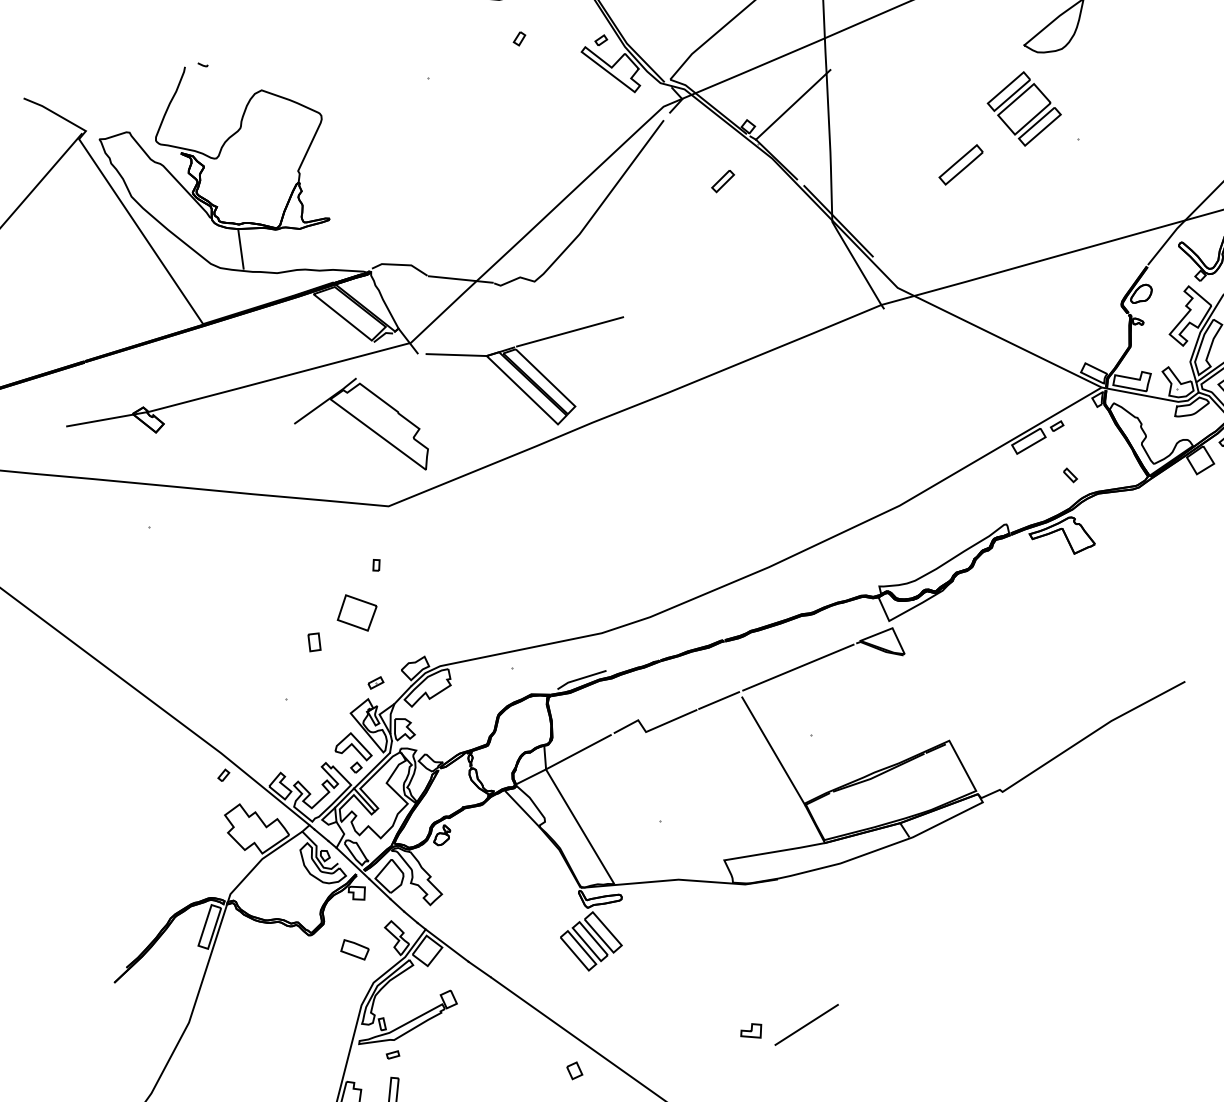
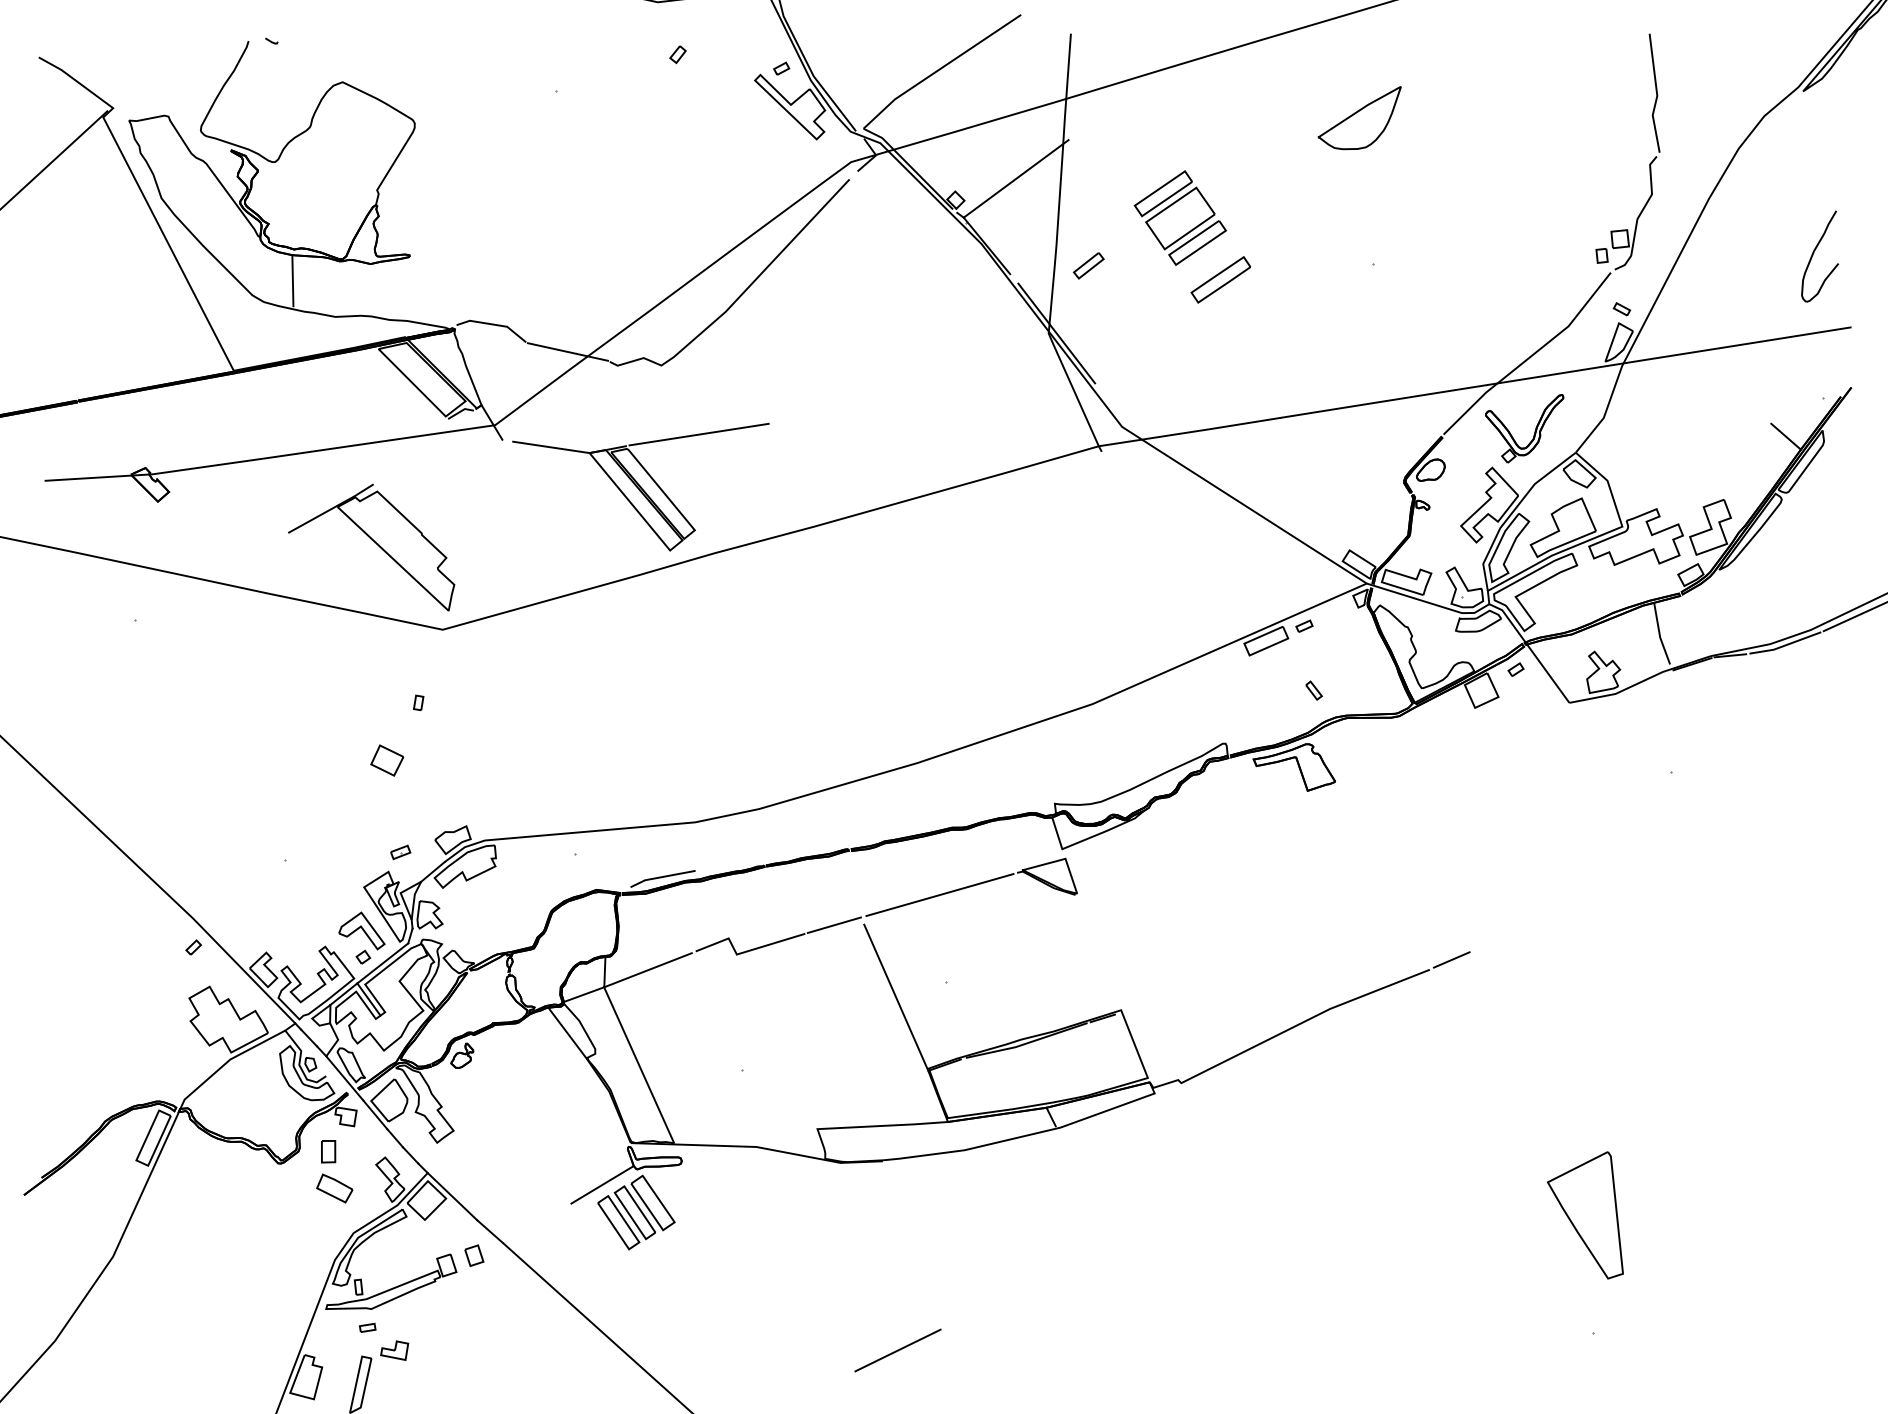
part: (1023, 108) -> (1179, 217), moved
part: (722, 181) -> (1088, 265), moved
part: (360, 427) -> (371, 547), moved
part: (357, 612) -> (387, 760), size x0.62
part: (314, 642) -> (328, 1151), moved
line: (1201, 671) -> (1451, 959), added
line: (562, 922) -> (602, 1184), added
part: (751, 1031) -> (394, 1350), moved
part: (574, 1070) -> (474, 1255), moved

